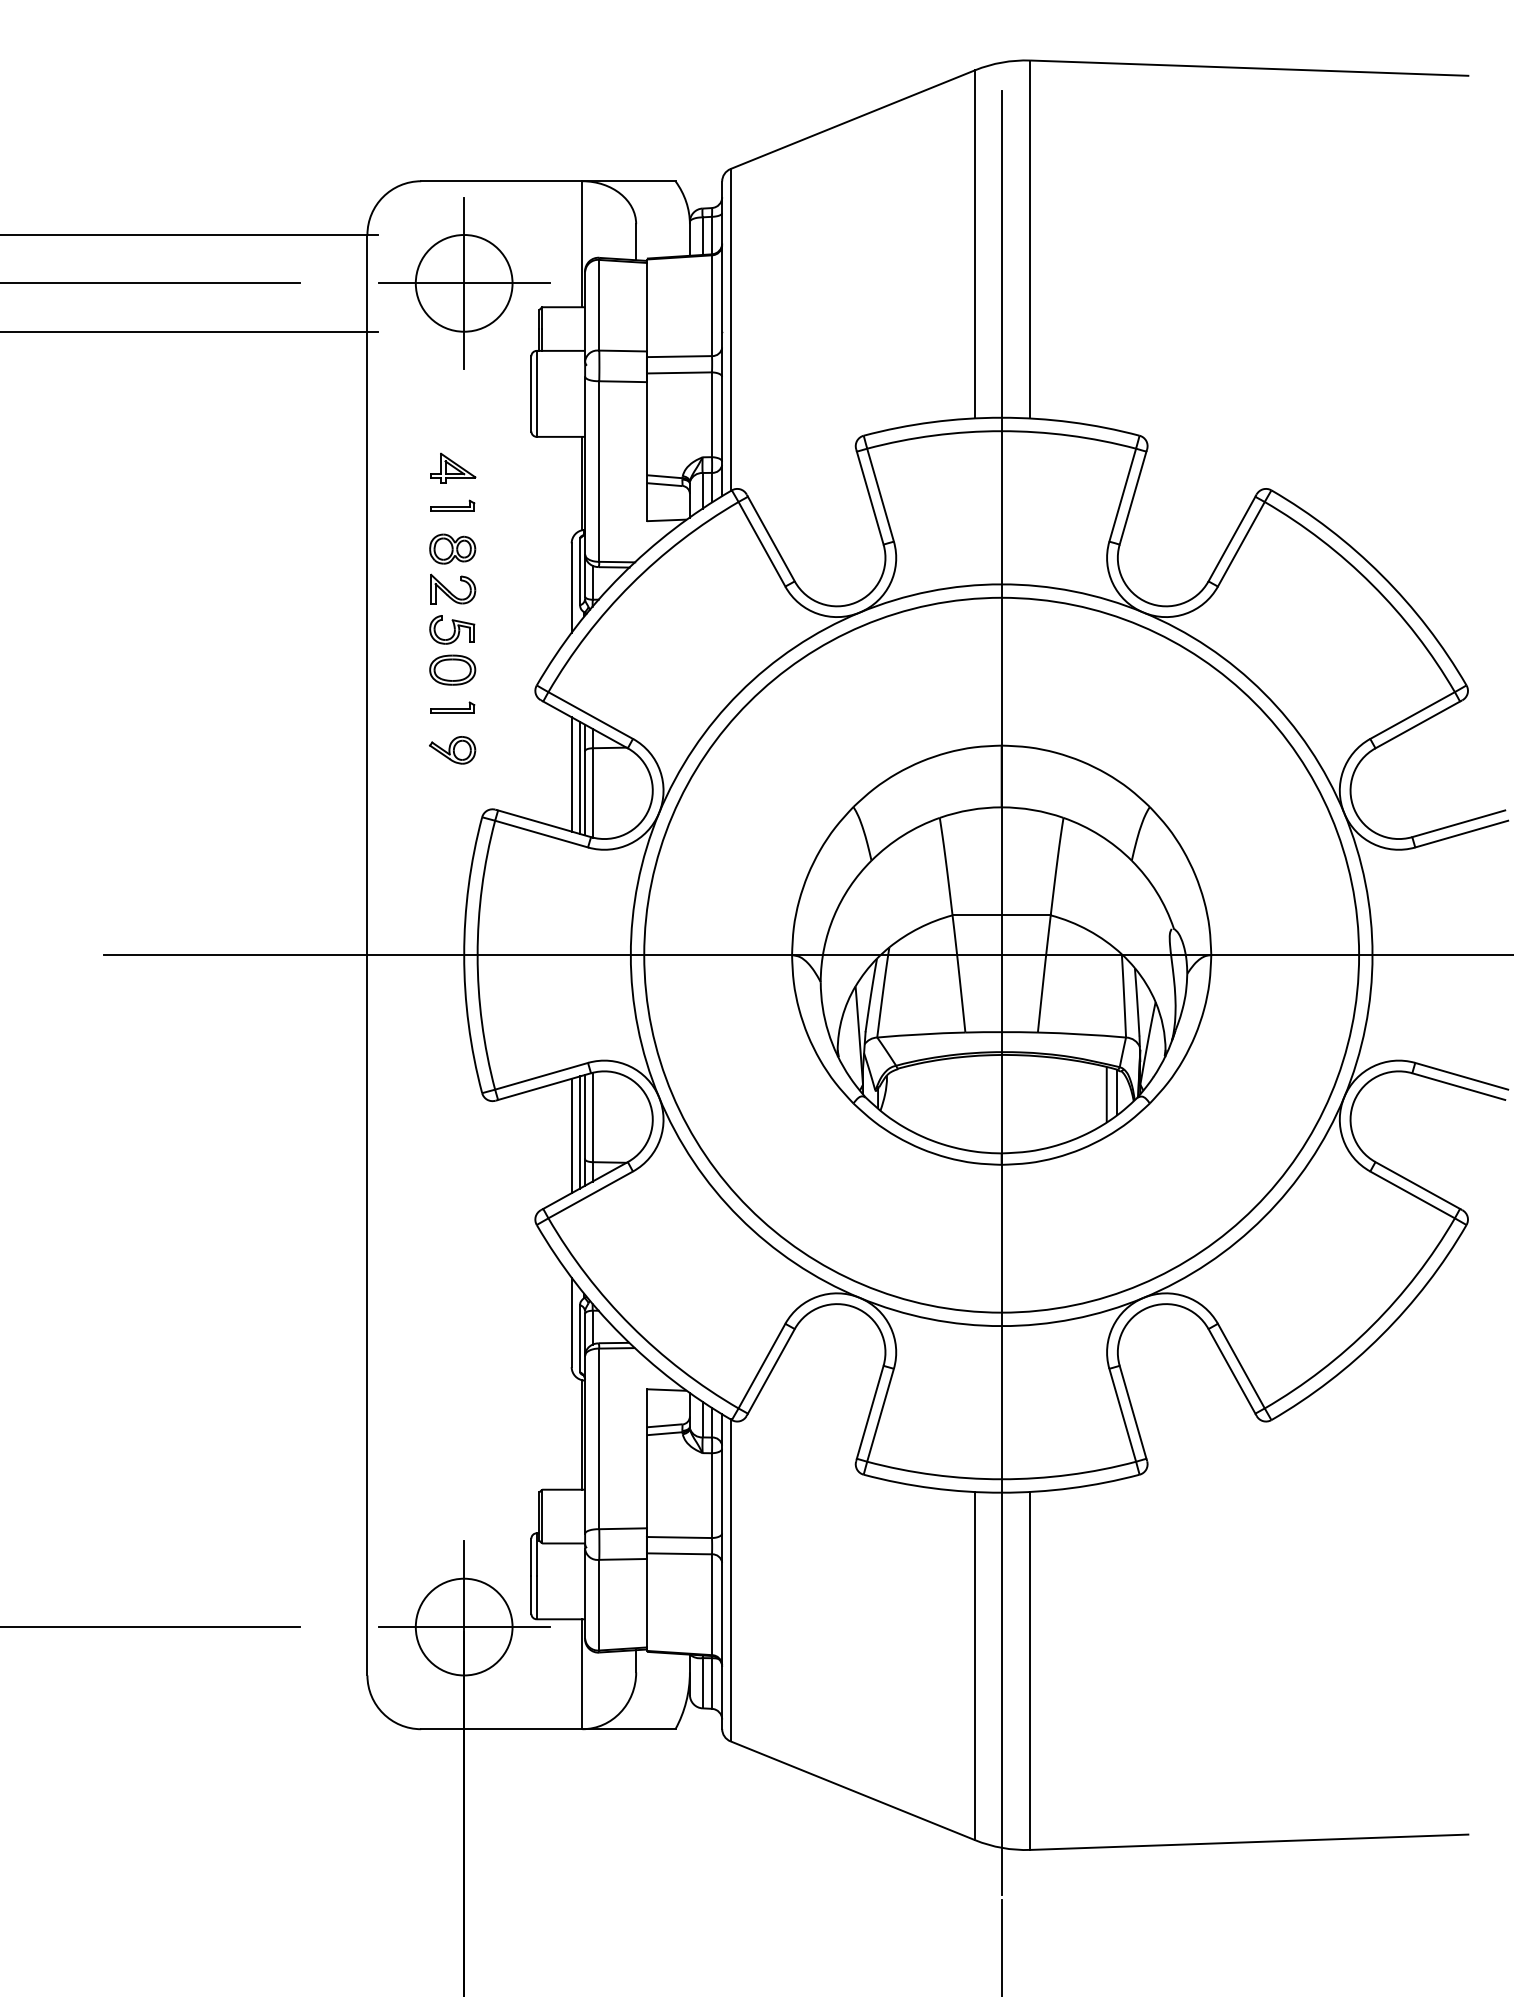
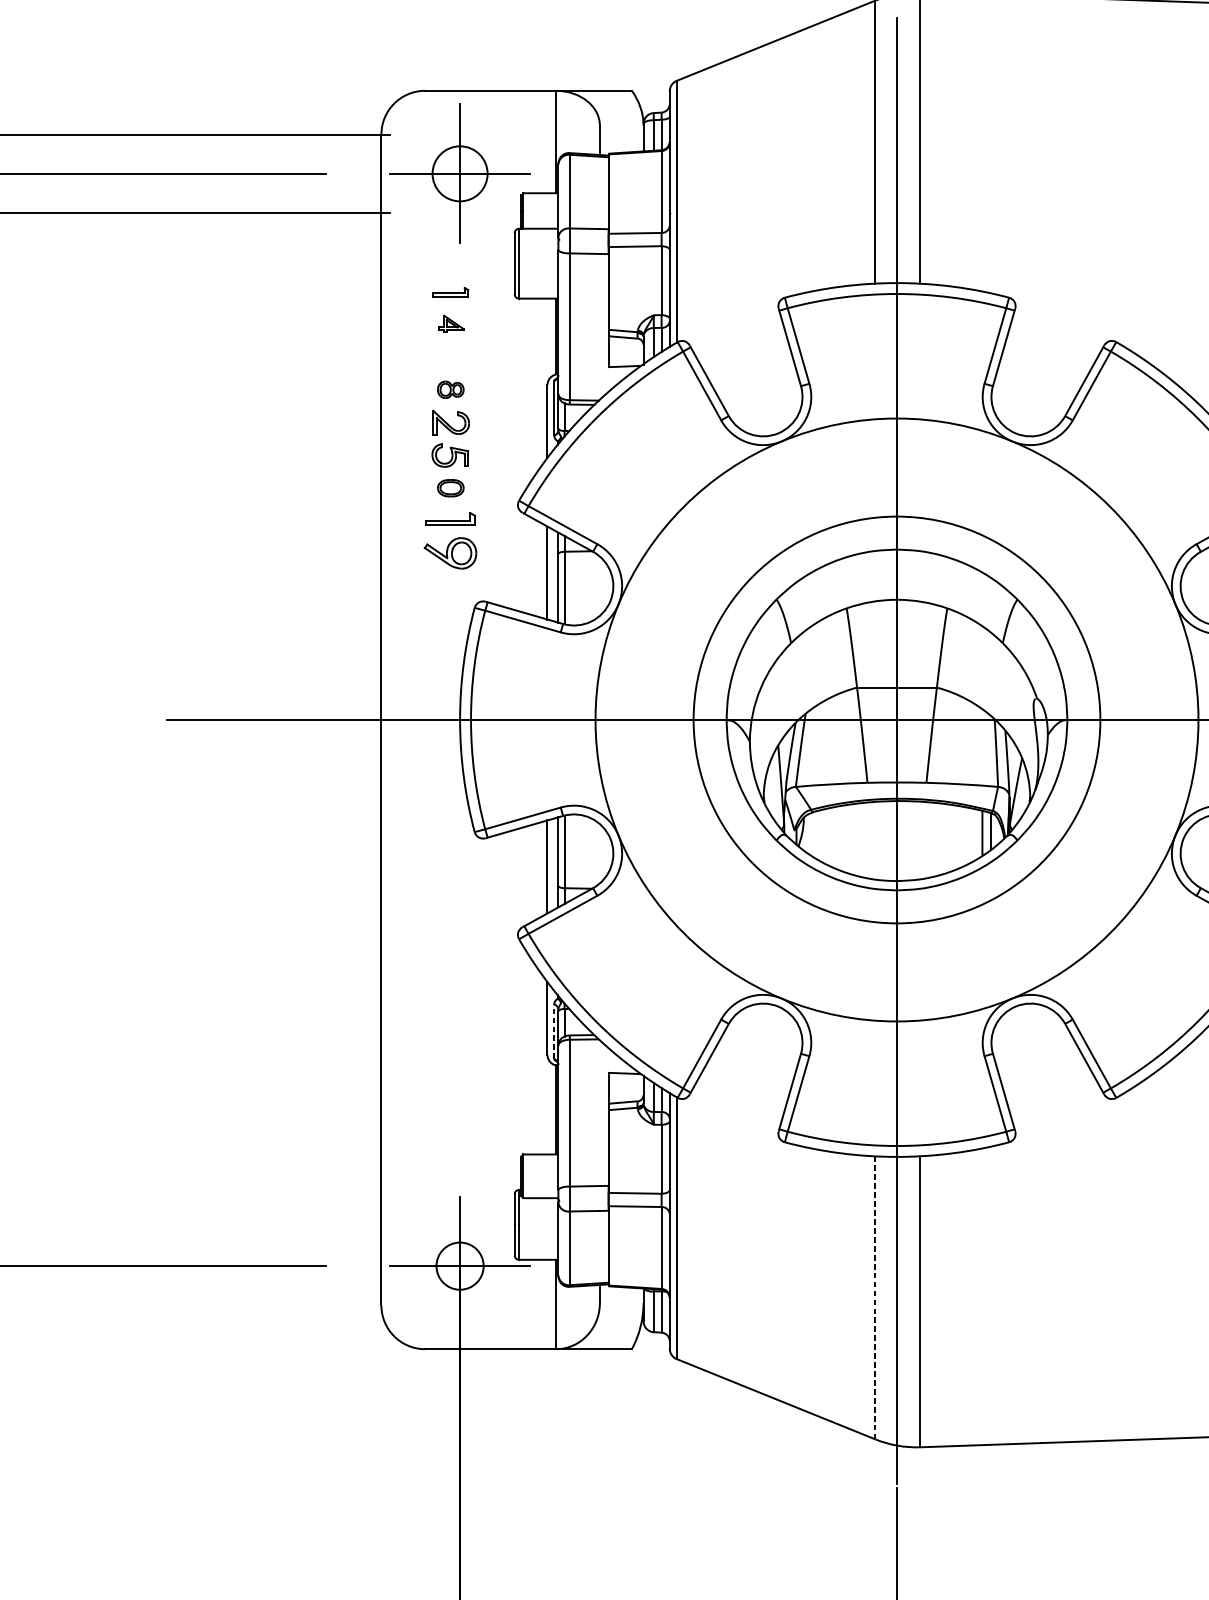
circle: (463, 283) -> (459, 173), size x0.7
part: (453, 467) -> (451, 323), size x0.7
part: (452, 505) -> (450, 291), moved
part: (452, 548) -> (450, 389), size x0.7
part: (452, 669) -> (450, 487), size x0.7
part: (452, 707) -> (450, 518), size x1.4
part: (452, 750) -> (450, 553), size x1.4
line: (580, 777) -> (554, 575), removed
circle: (1001, 954) -> (896, 719), size x0.7
line: (580, 1132) -> (554, 864), removed
line: (580, 1338) -> (554, 1031), solid -> dashed
circle: (463, 1626) -> (459, 1265), size x0.6
line: (975, 1665) -> (875, 1297), solid -> dashed

